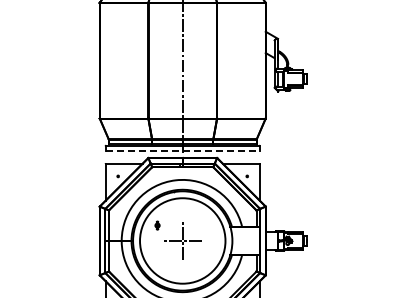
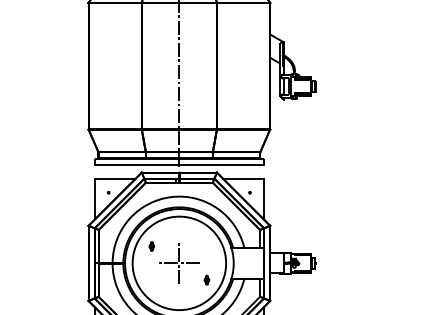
line: (183, 150) -> (180, 164), dashed -> solid
part: (207, 256) -> (206, 280), added

